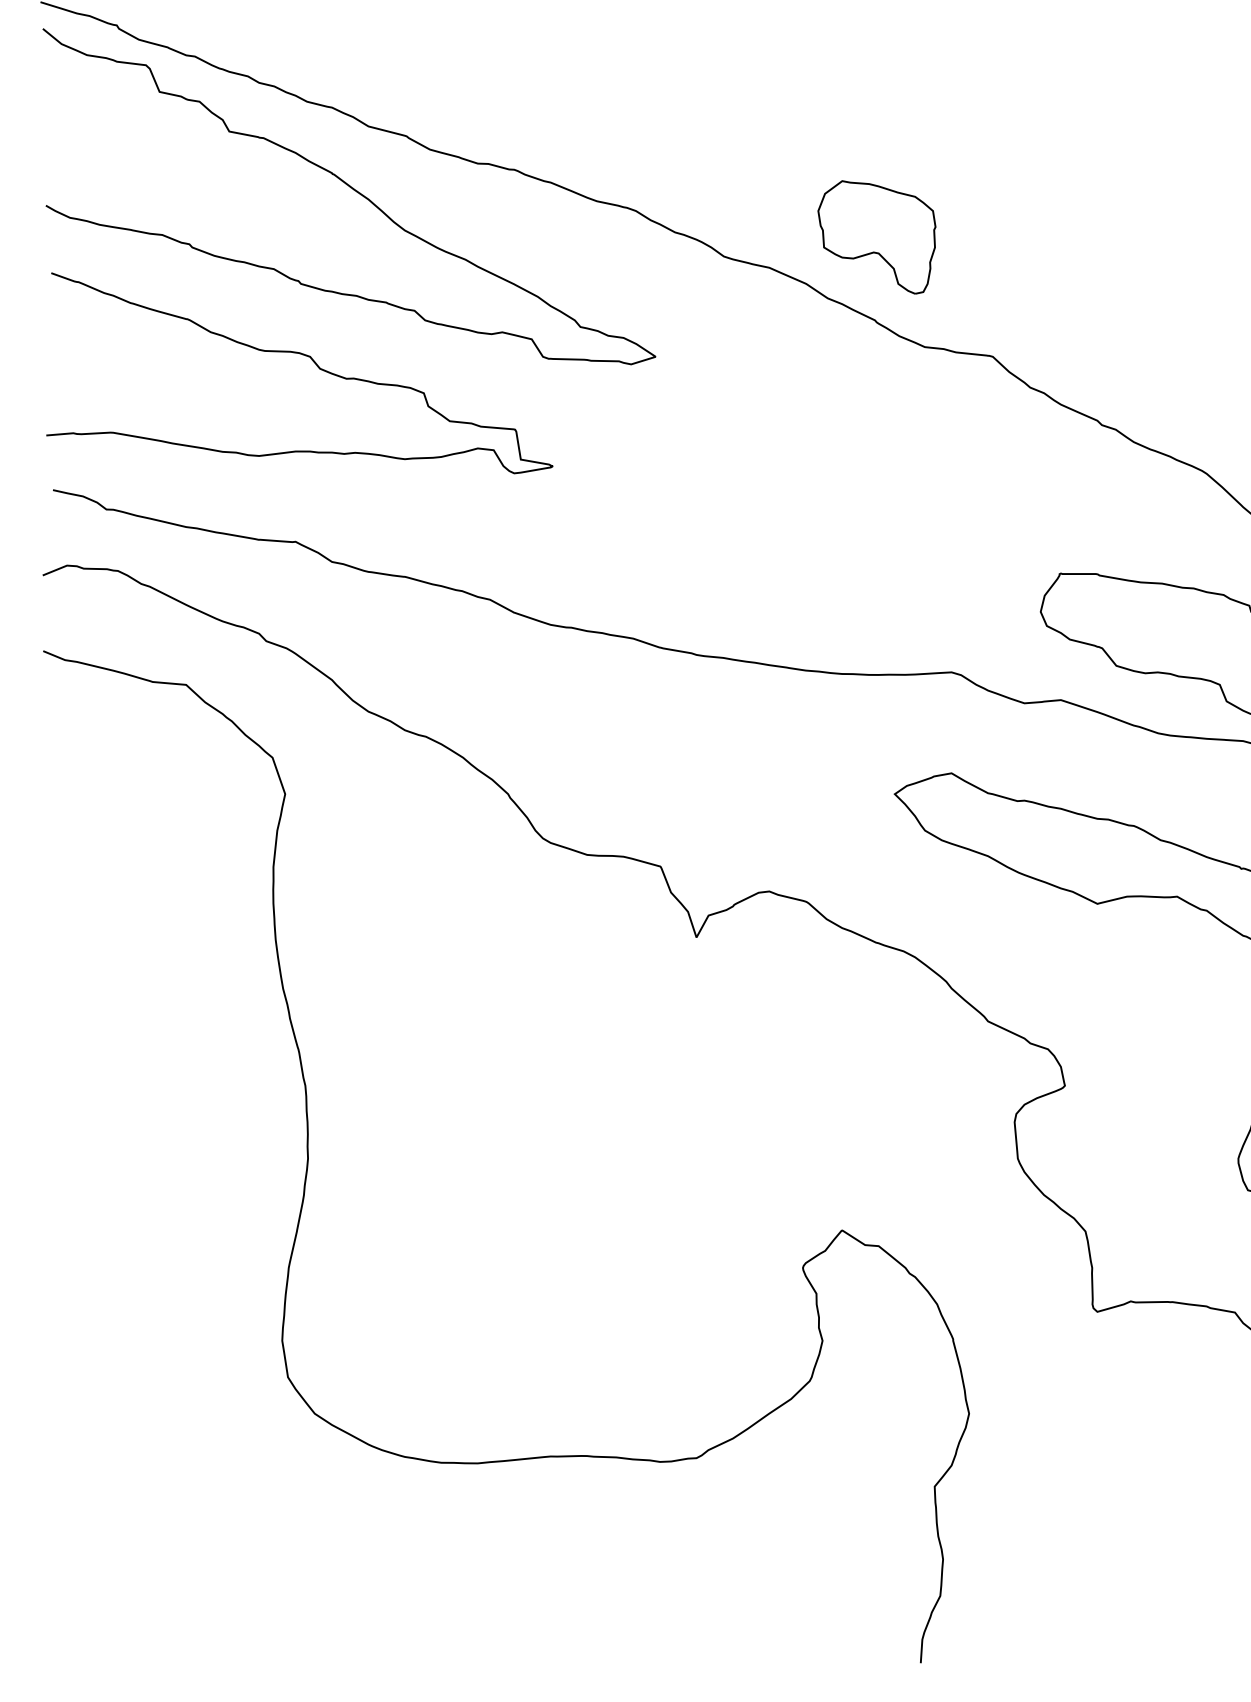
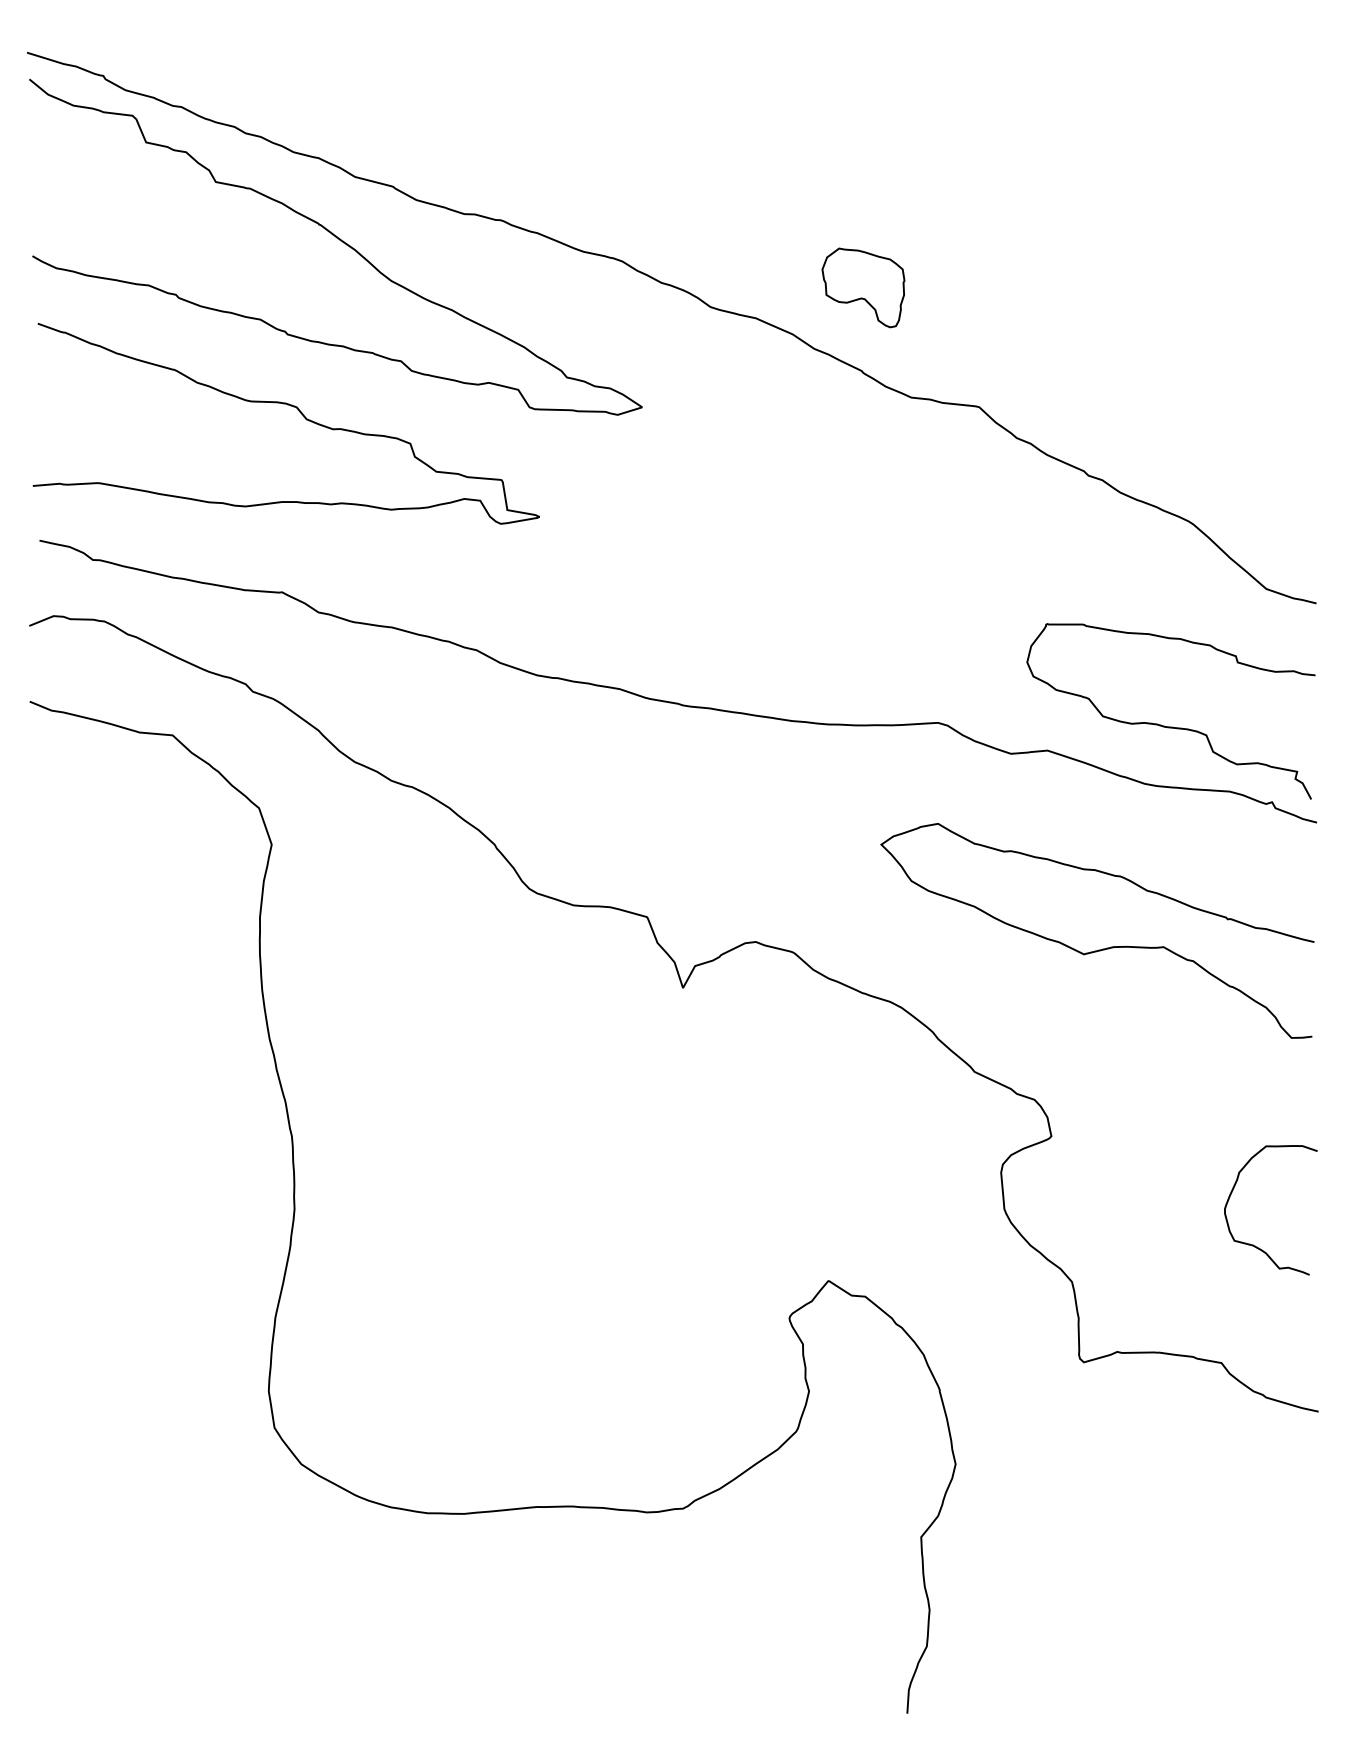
part: (876, 237) -> (863, 287), size x0.7

